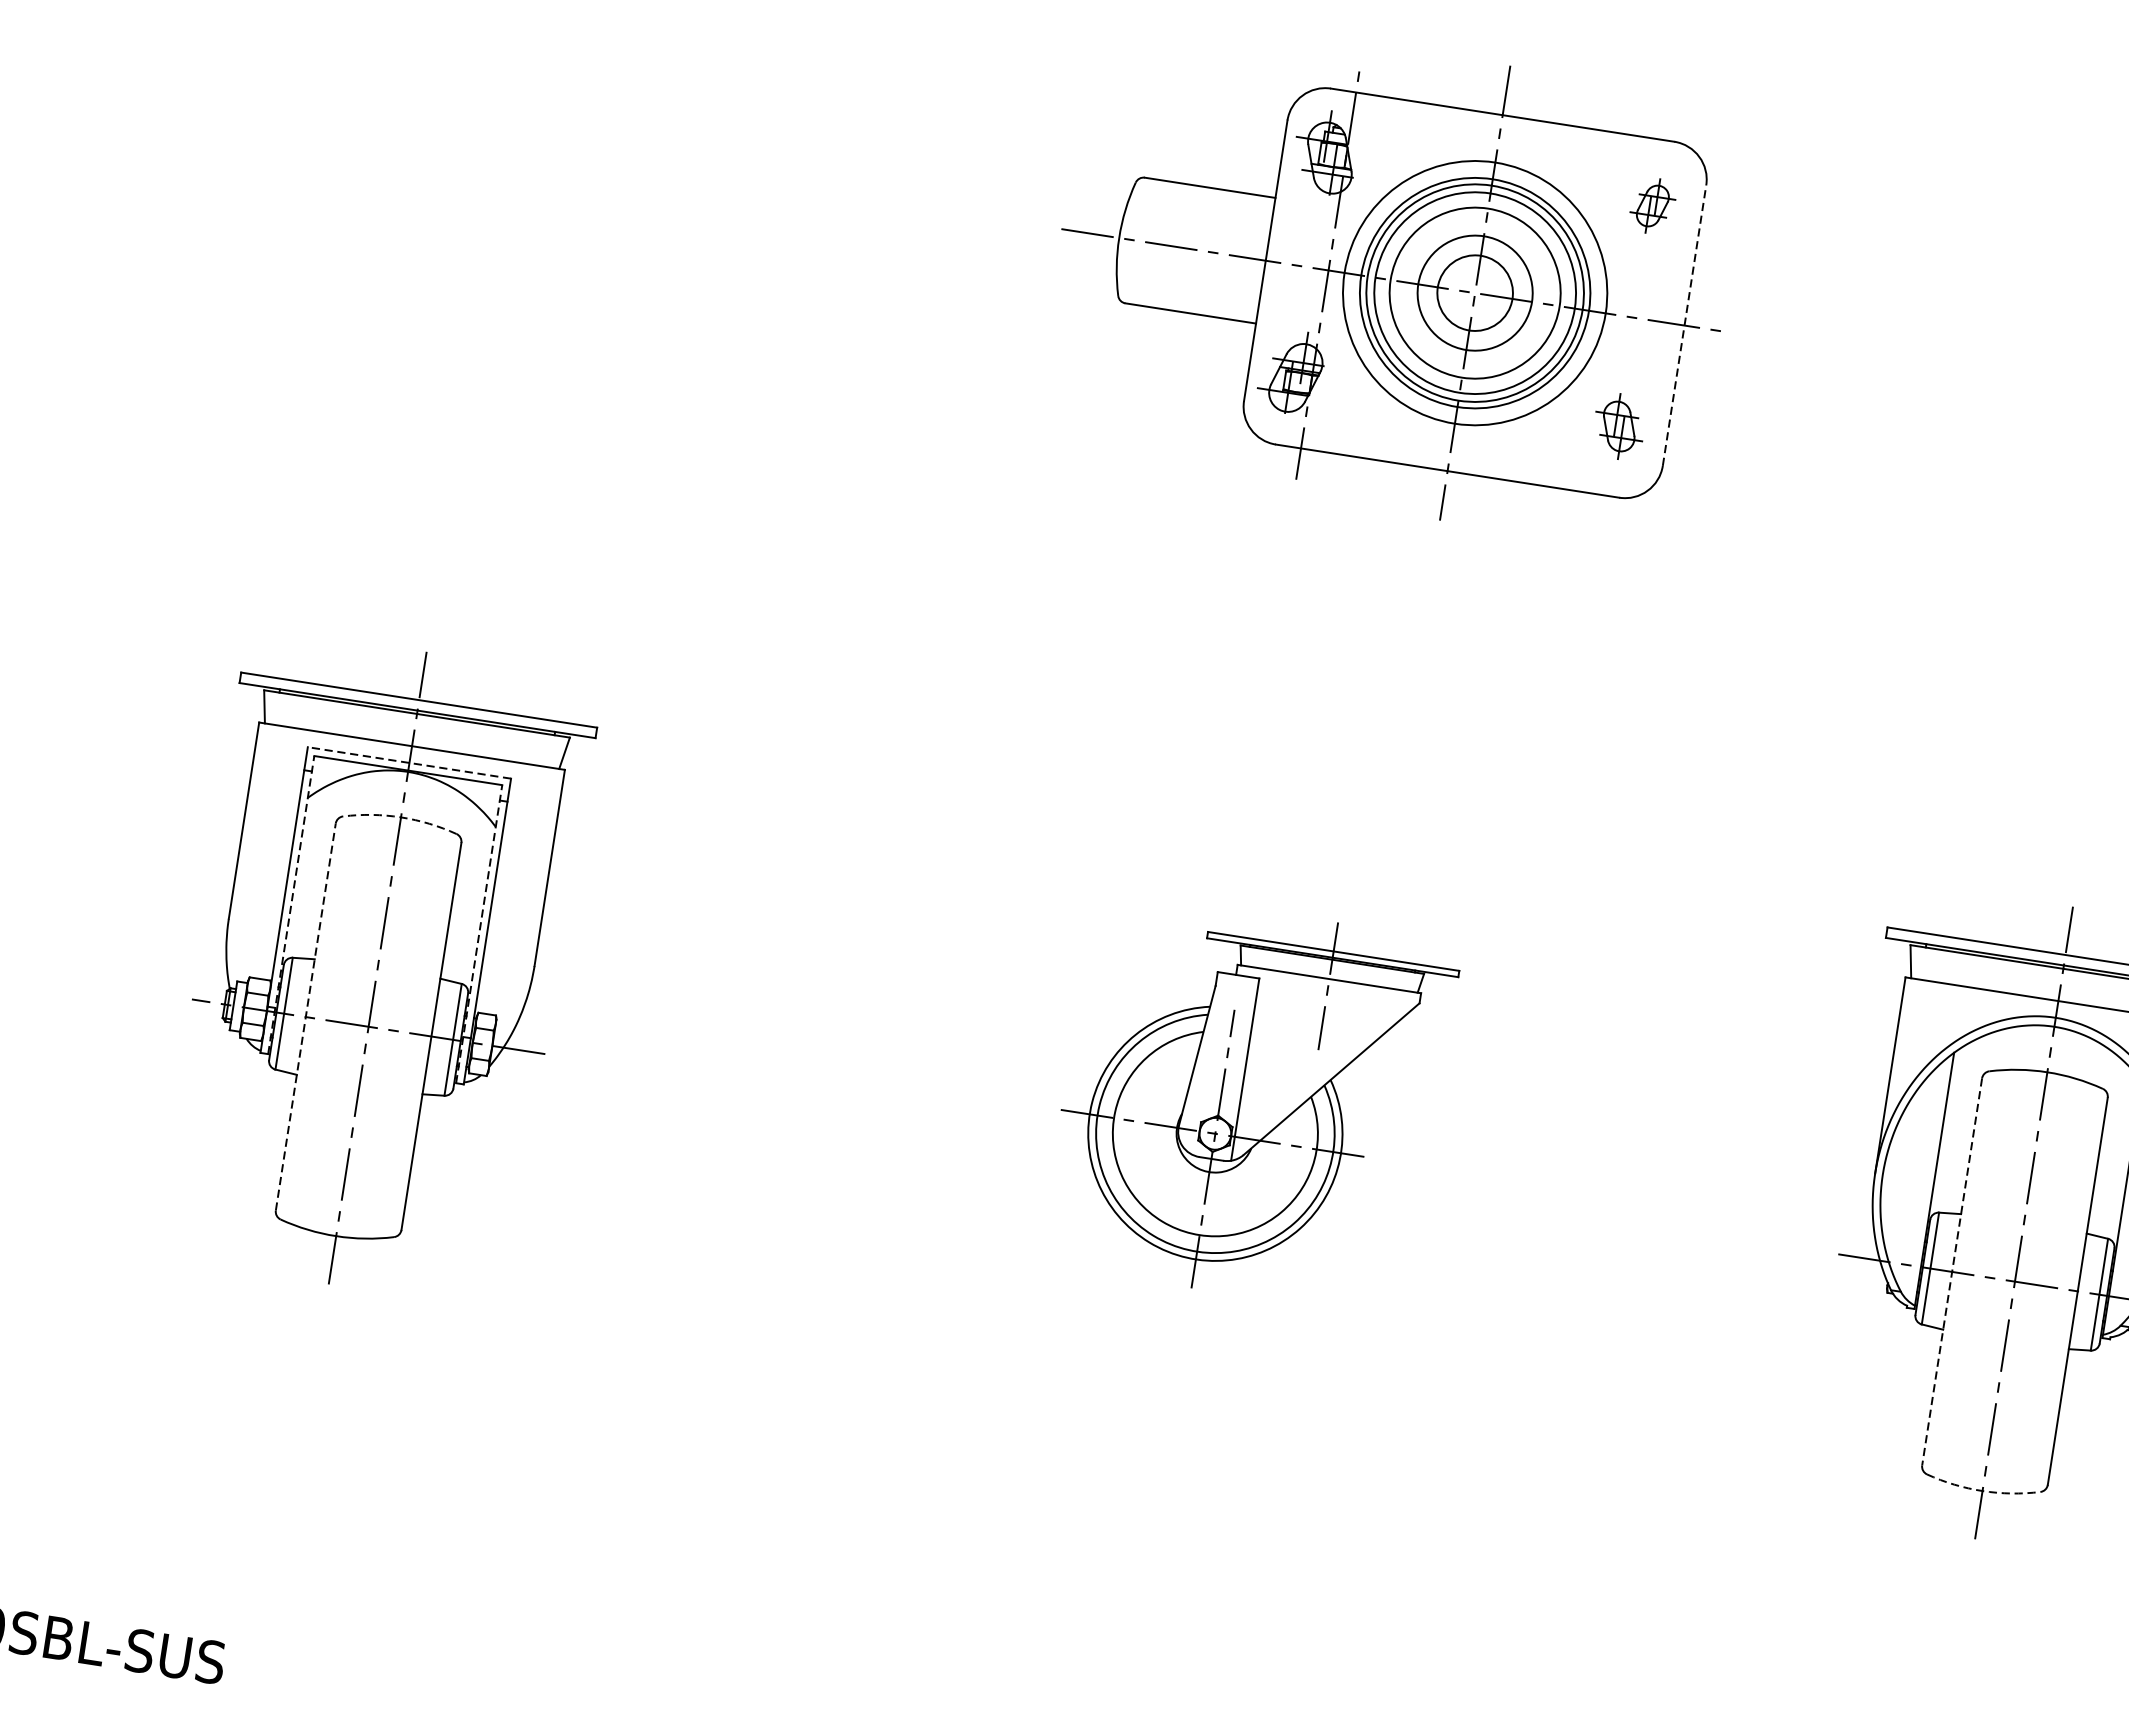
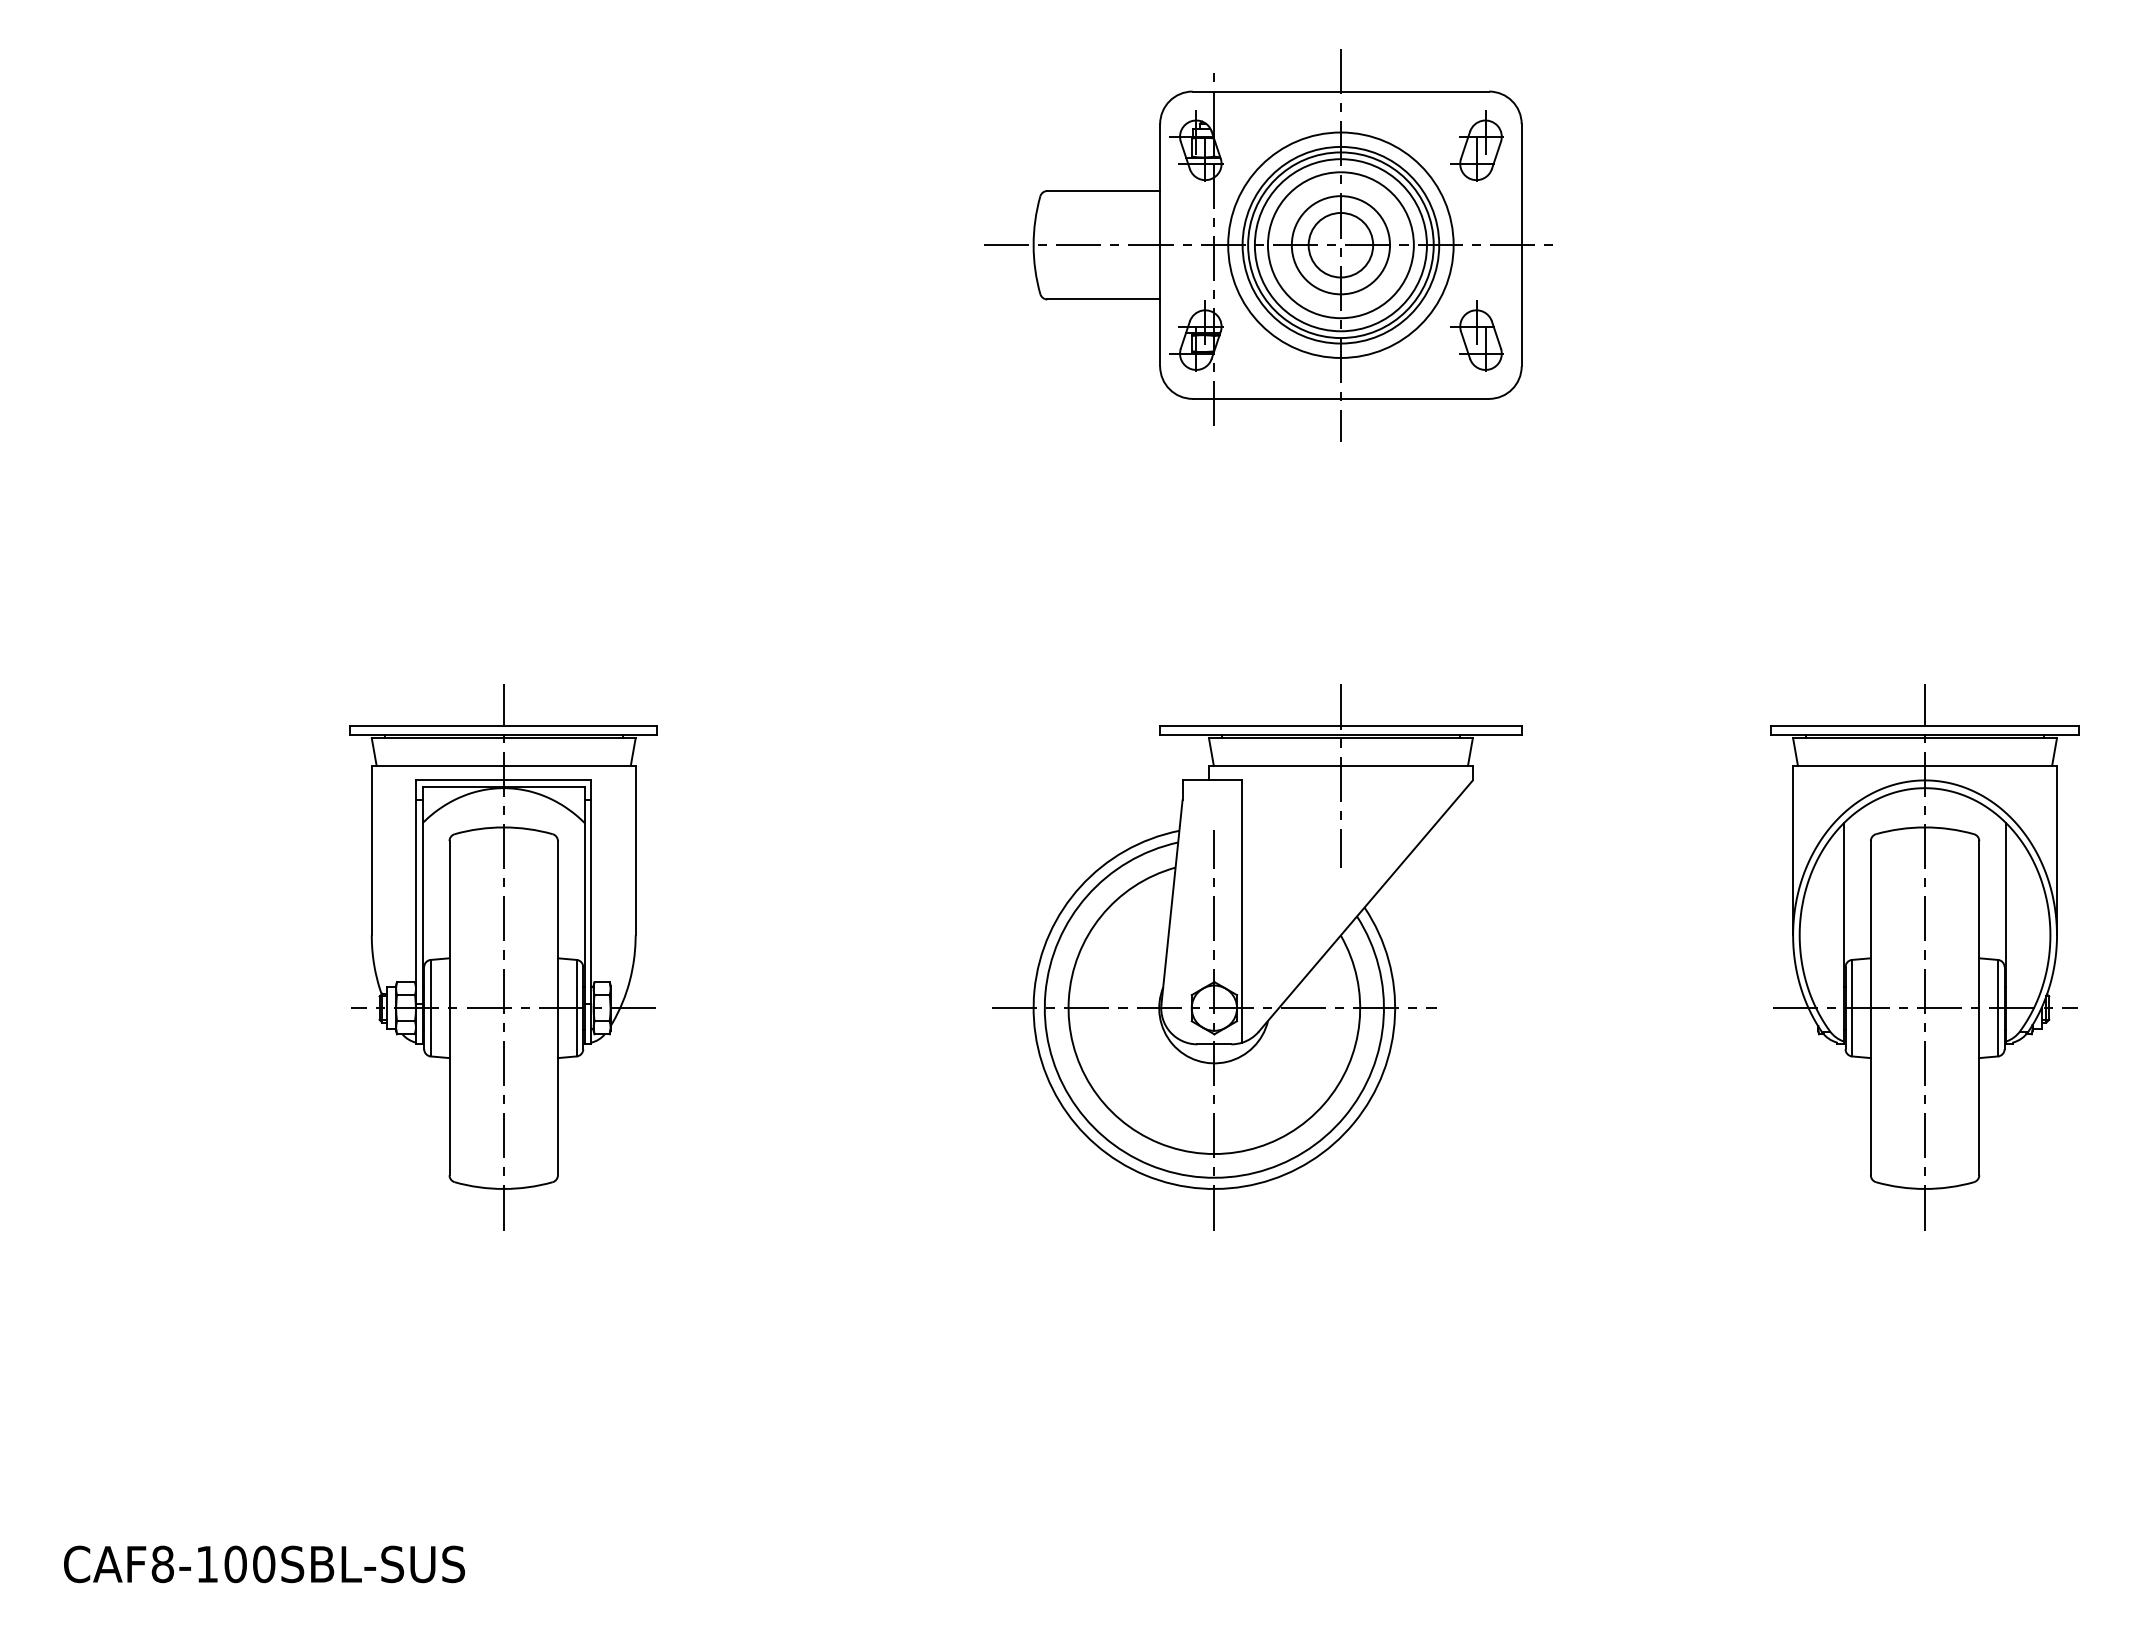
part: (1650, 201) -> (1476, 145), size x1.67
line: (1684, 324) -> (1521, 244), dashed -> solid
part: (1616, 422) -> (1476, 335), size x1.43
line: (409, 762) -> (503, 780), dashed -> solid
arc: (400, 817) -> (503, 827), dashed -> solid
line: (291, 904) -> (422, 915), dashed -> solid
line: (478, 933) -> (584, 915), dashed -> solid
line: (305, 1016) -> (449, 1007), dashed -> solid
part: (1250, 1103) -> (1257, 957), size x1.67
line: (1951, 1272) -> (1870, 1008), dashed -> solid
arc: (1983, 1490) -> (1925, 1188), dashed -> solid

